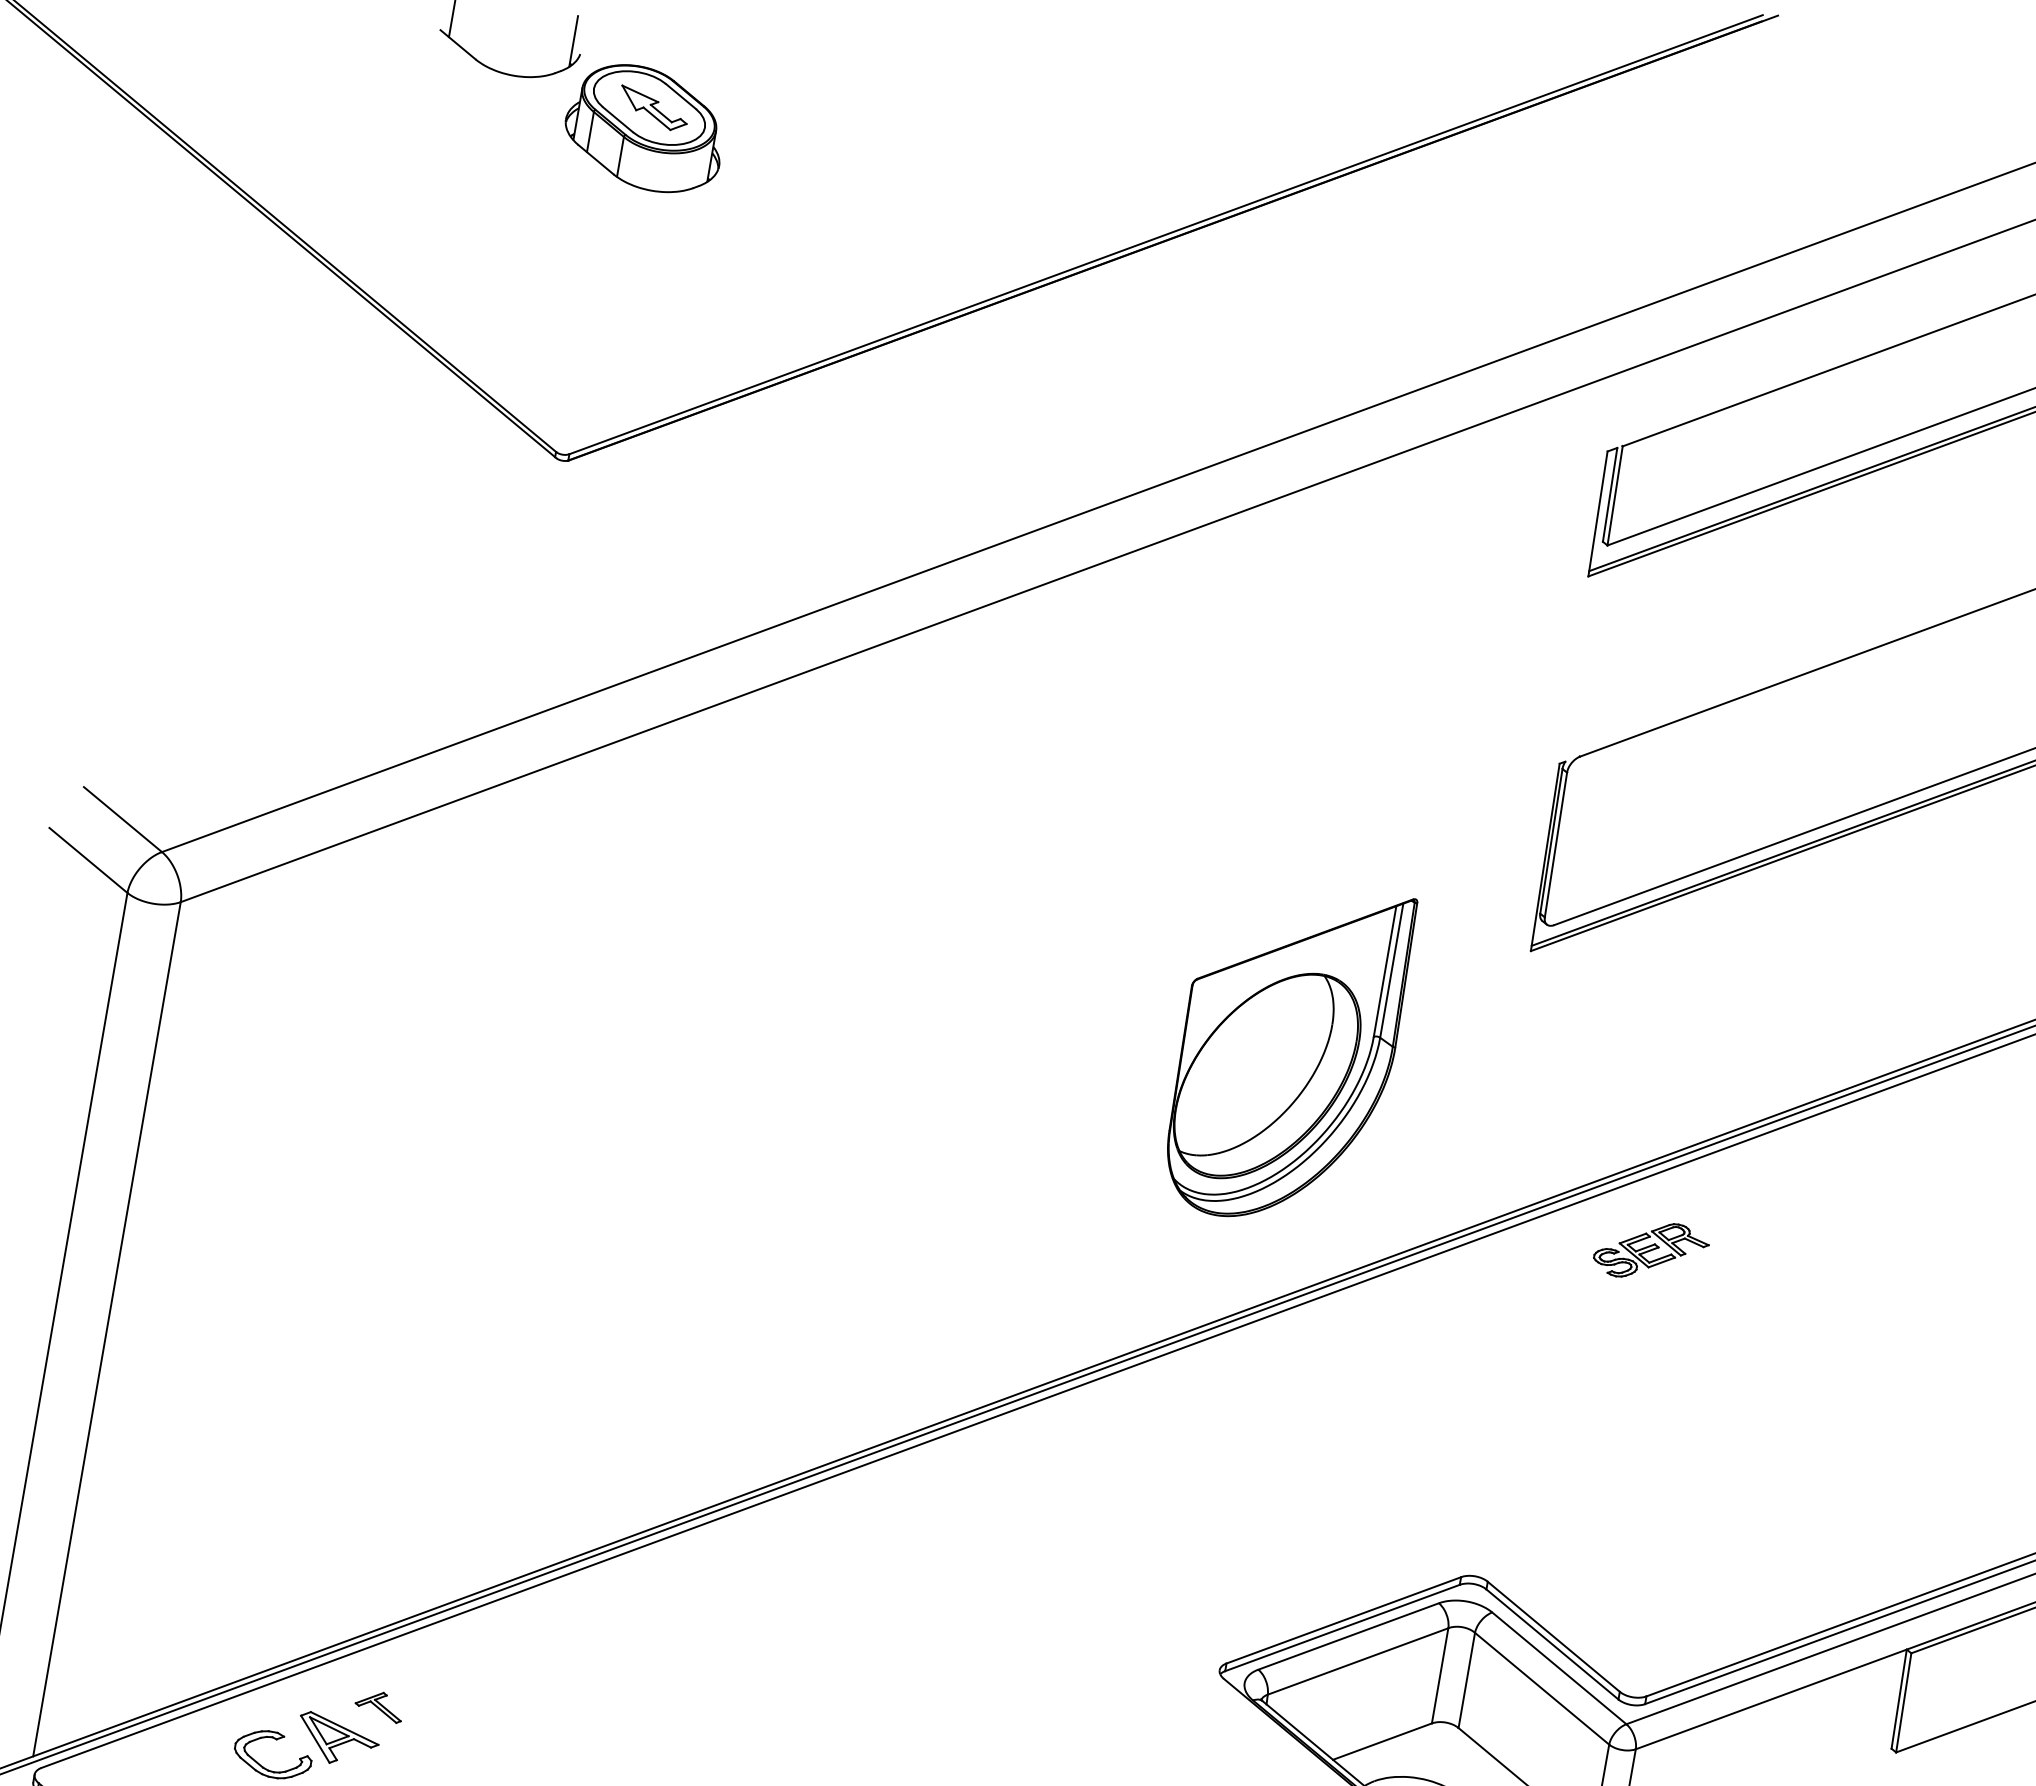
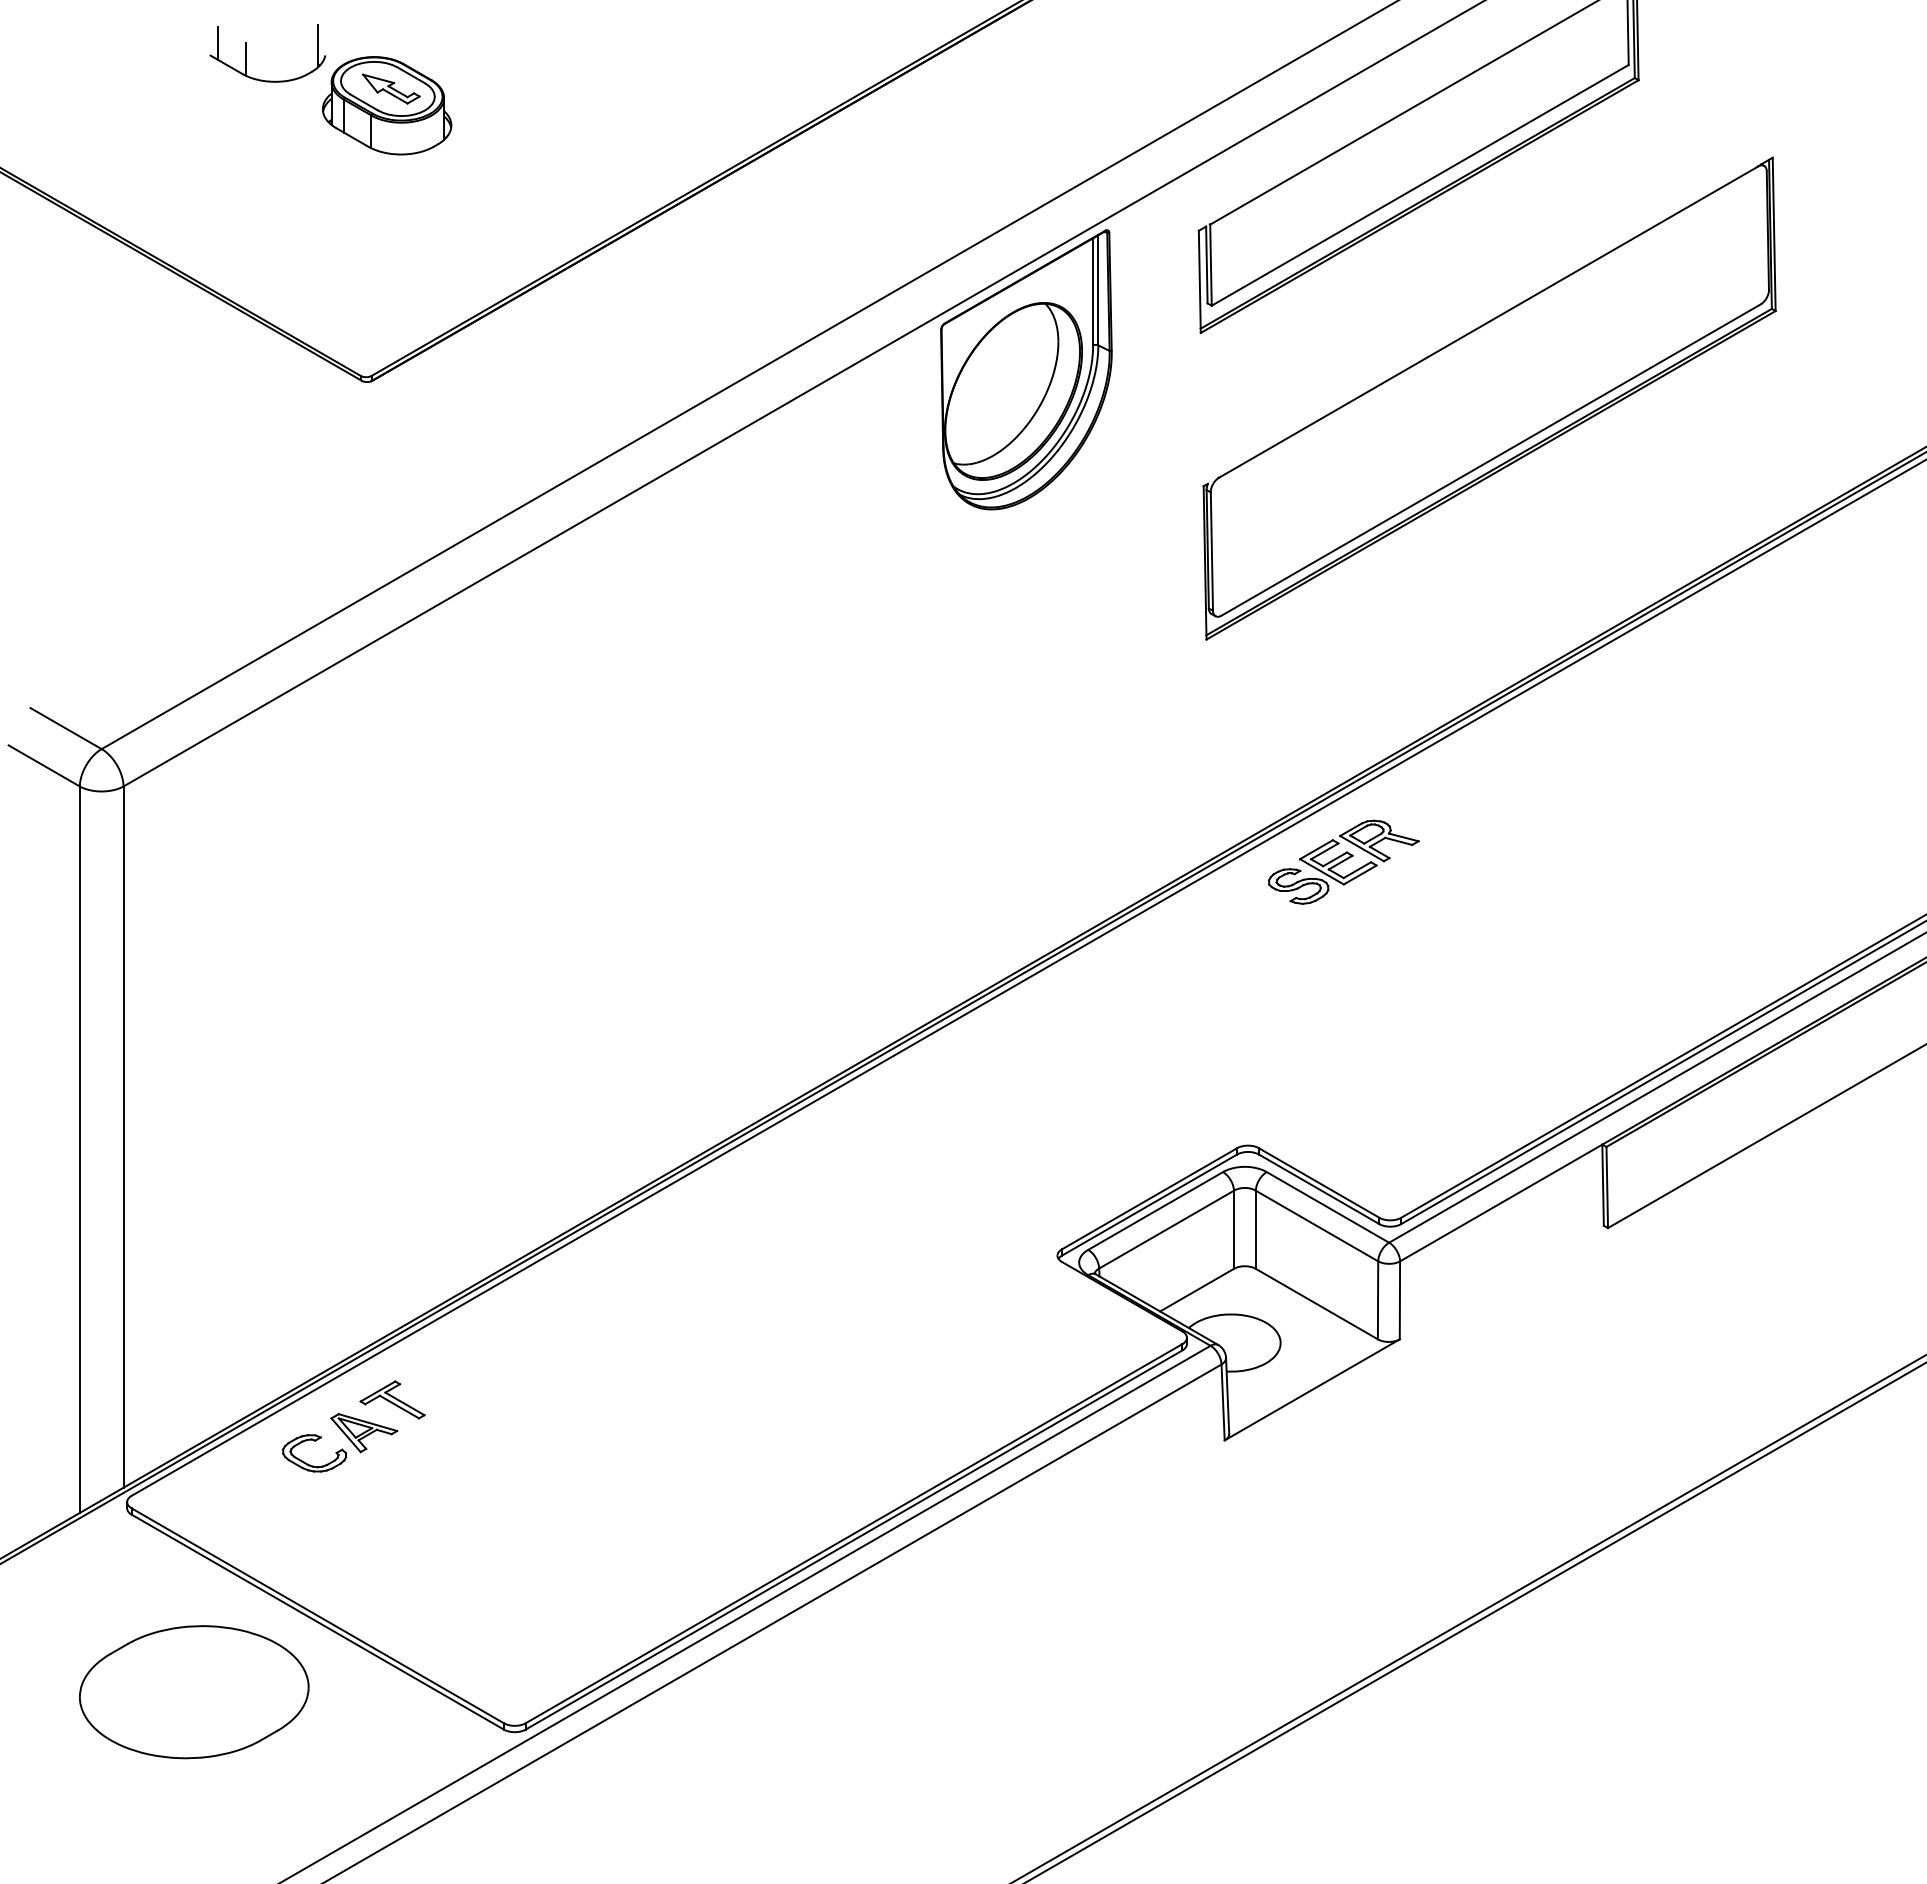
line: (482, 41) -> (245, 58), added
part: (1287, 1051) -> (1026, 369), moved
part: (1651, 1250) -> (1343, 861), size x1.67
part: (379, 1705) -> (392, 1399), size x1.67

